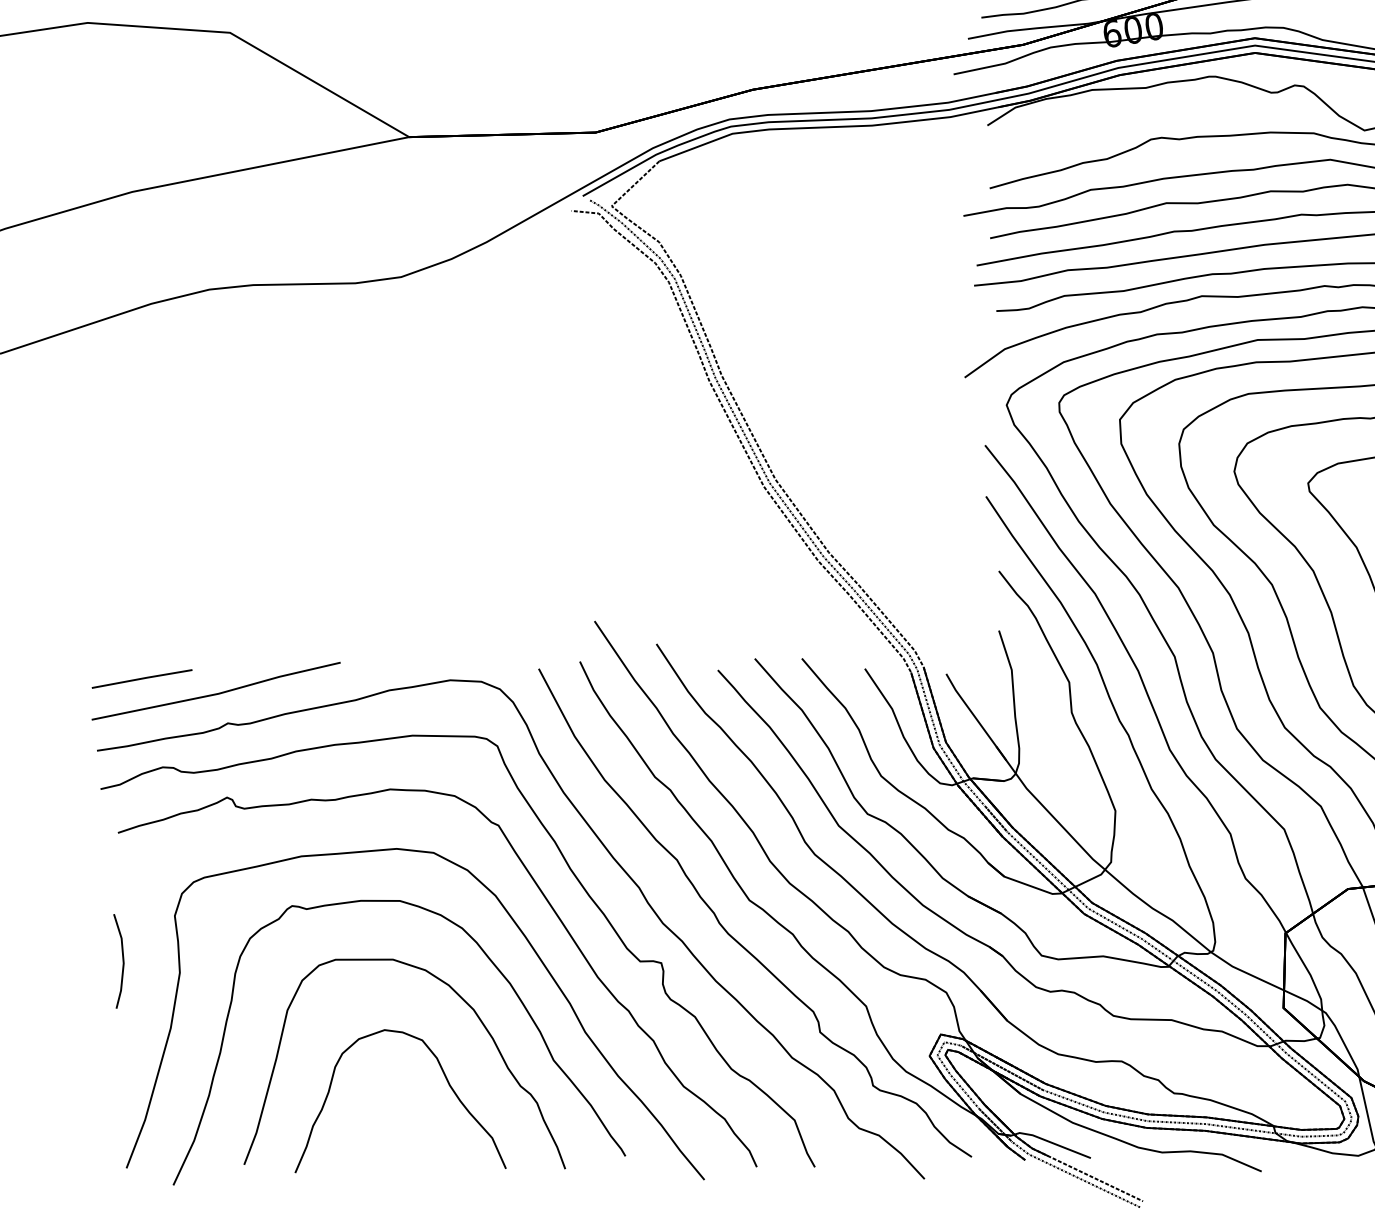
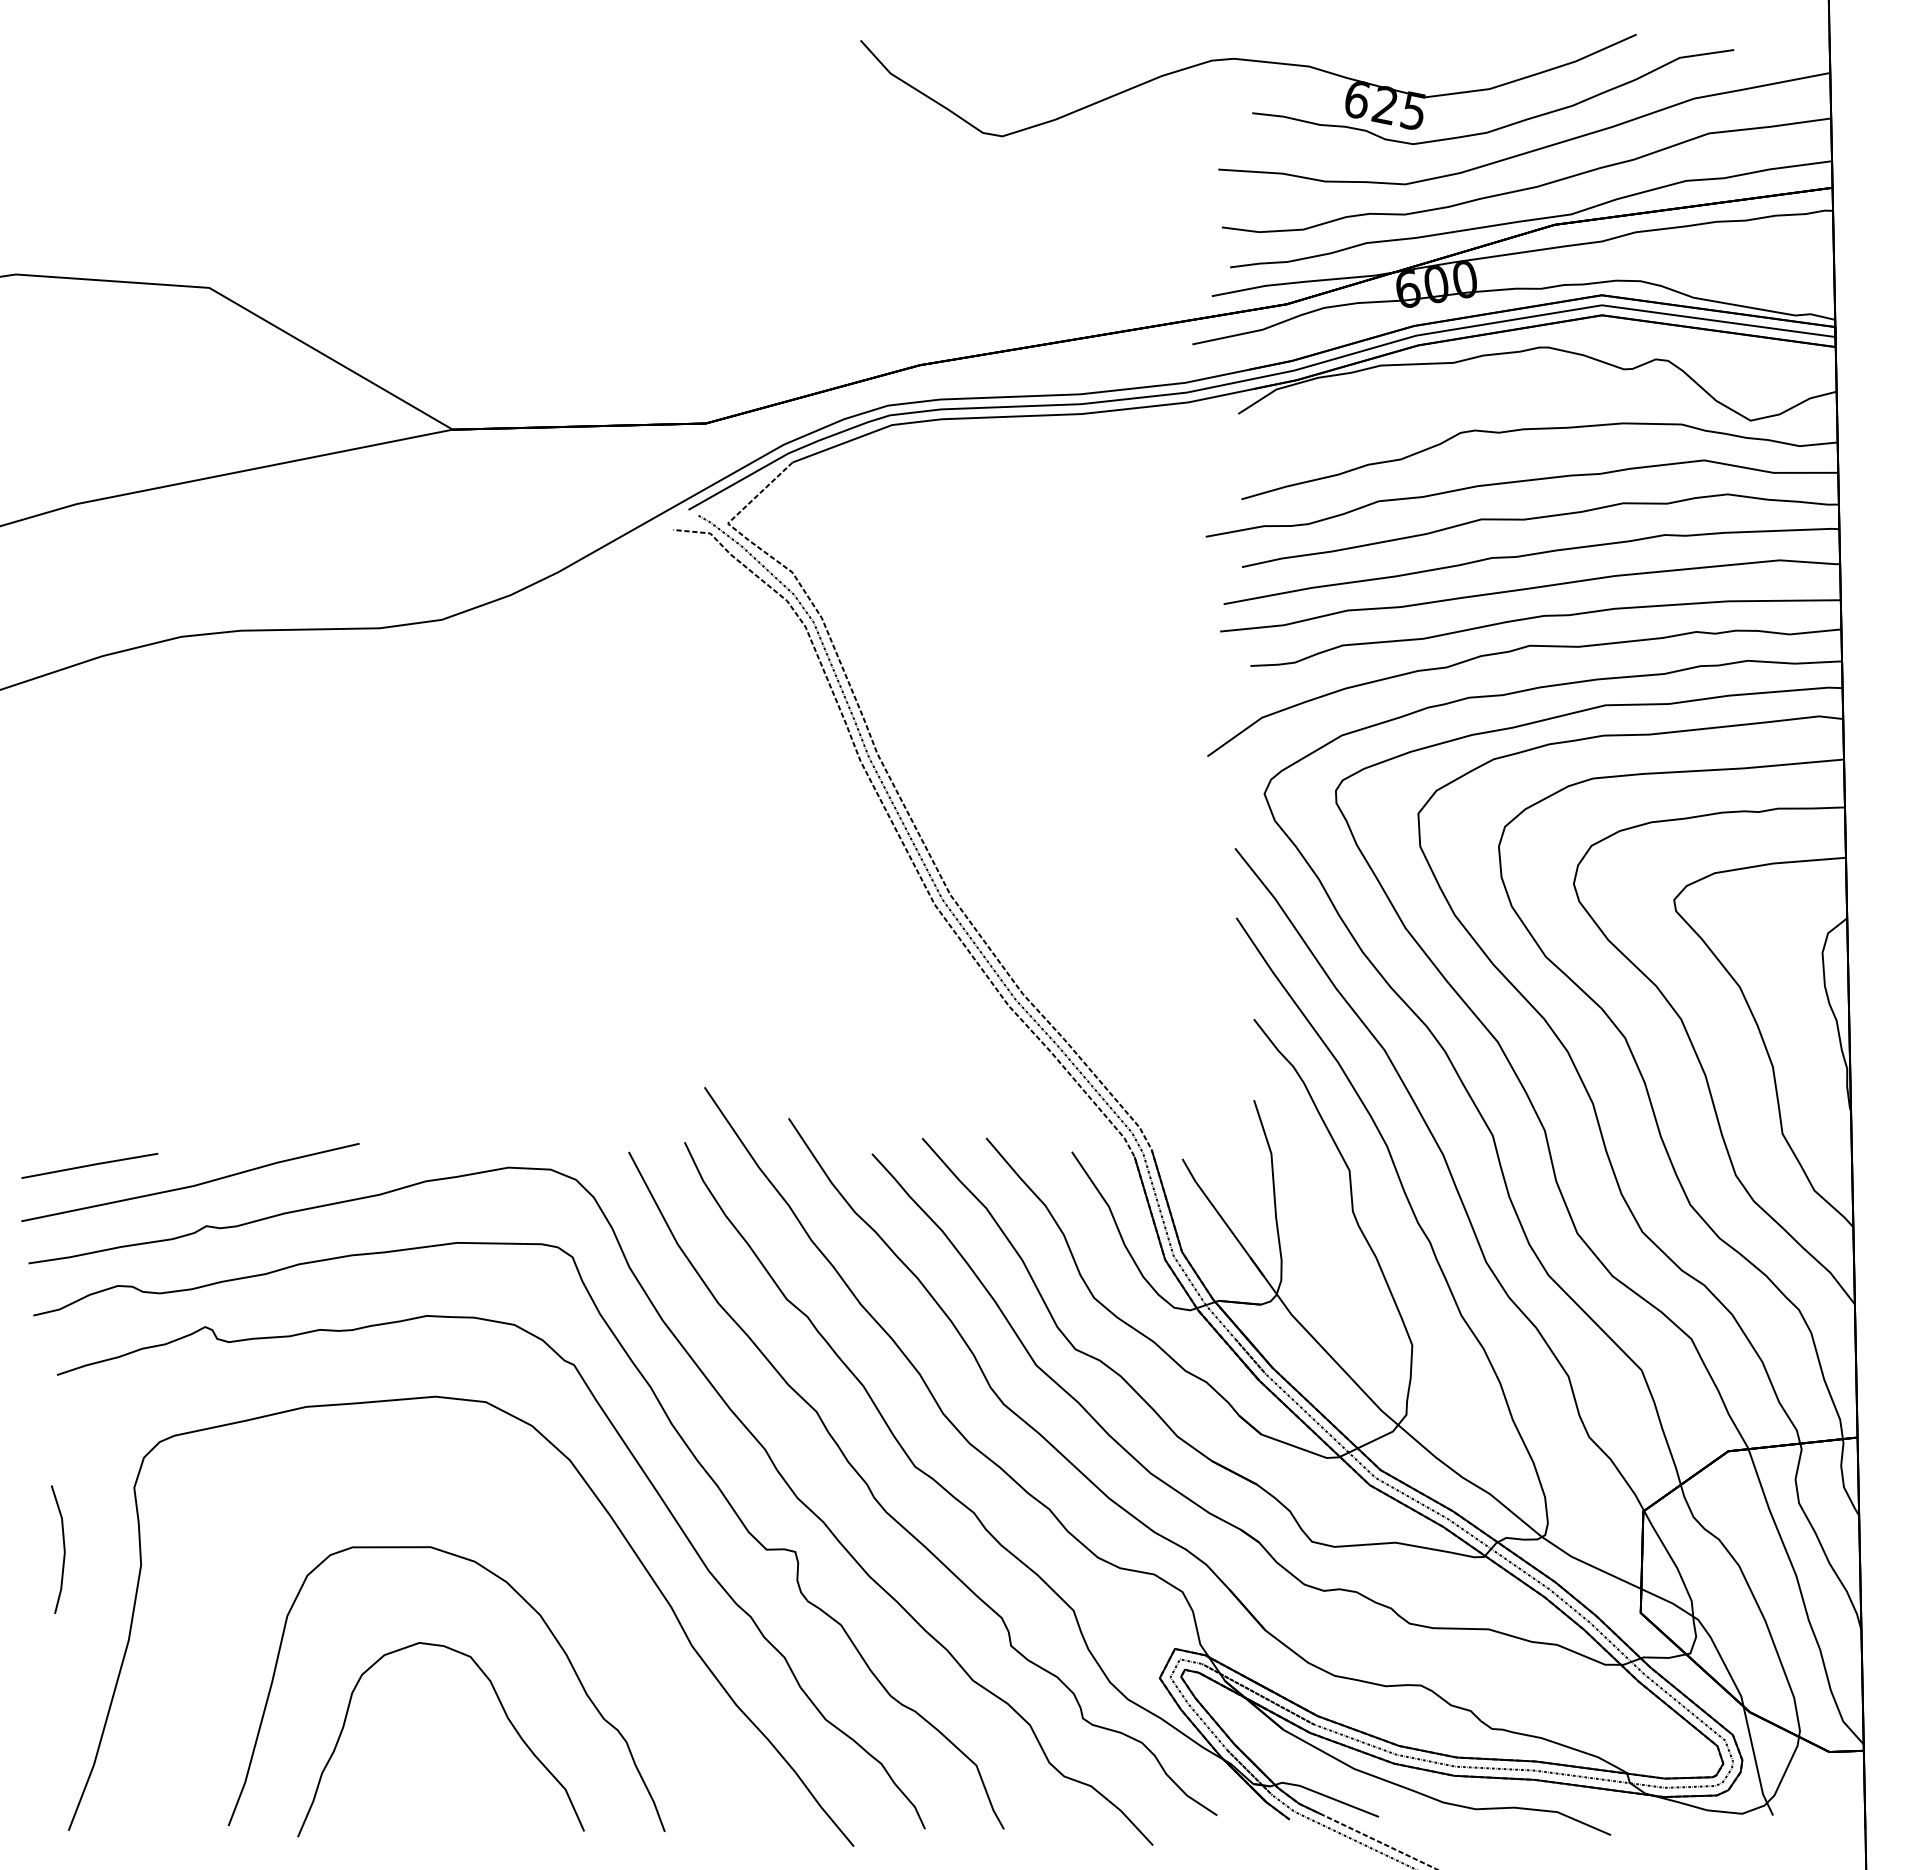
part: (492, 963) -> (565, 1552), removed

